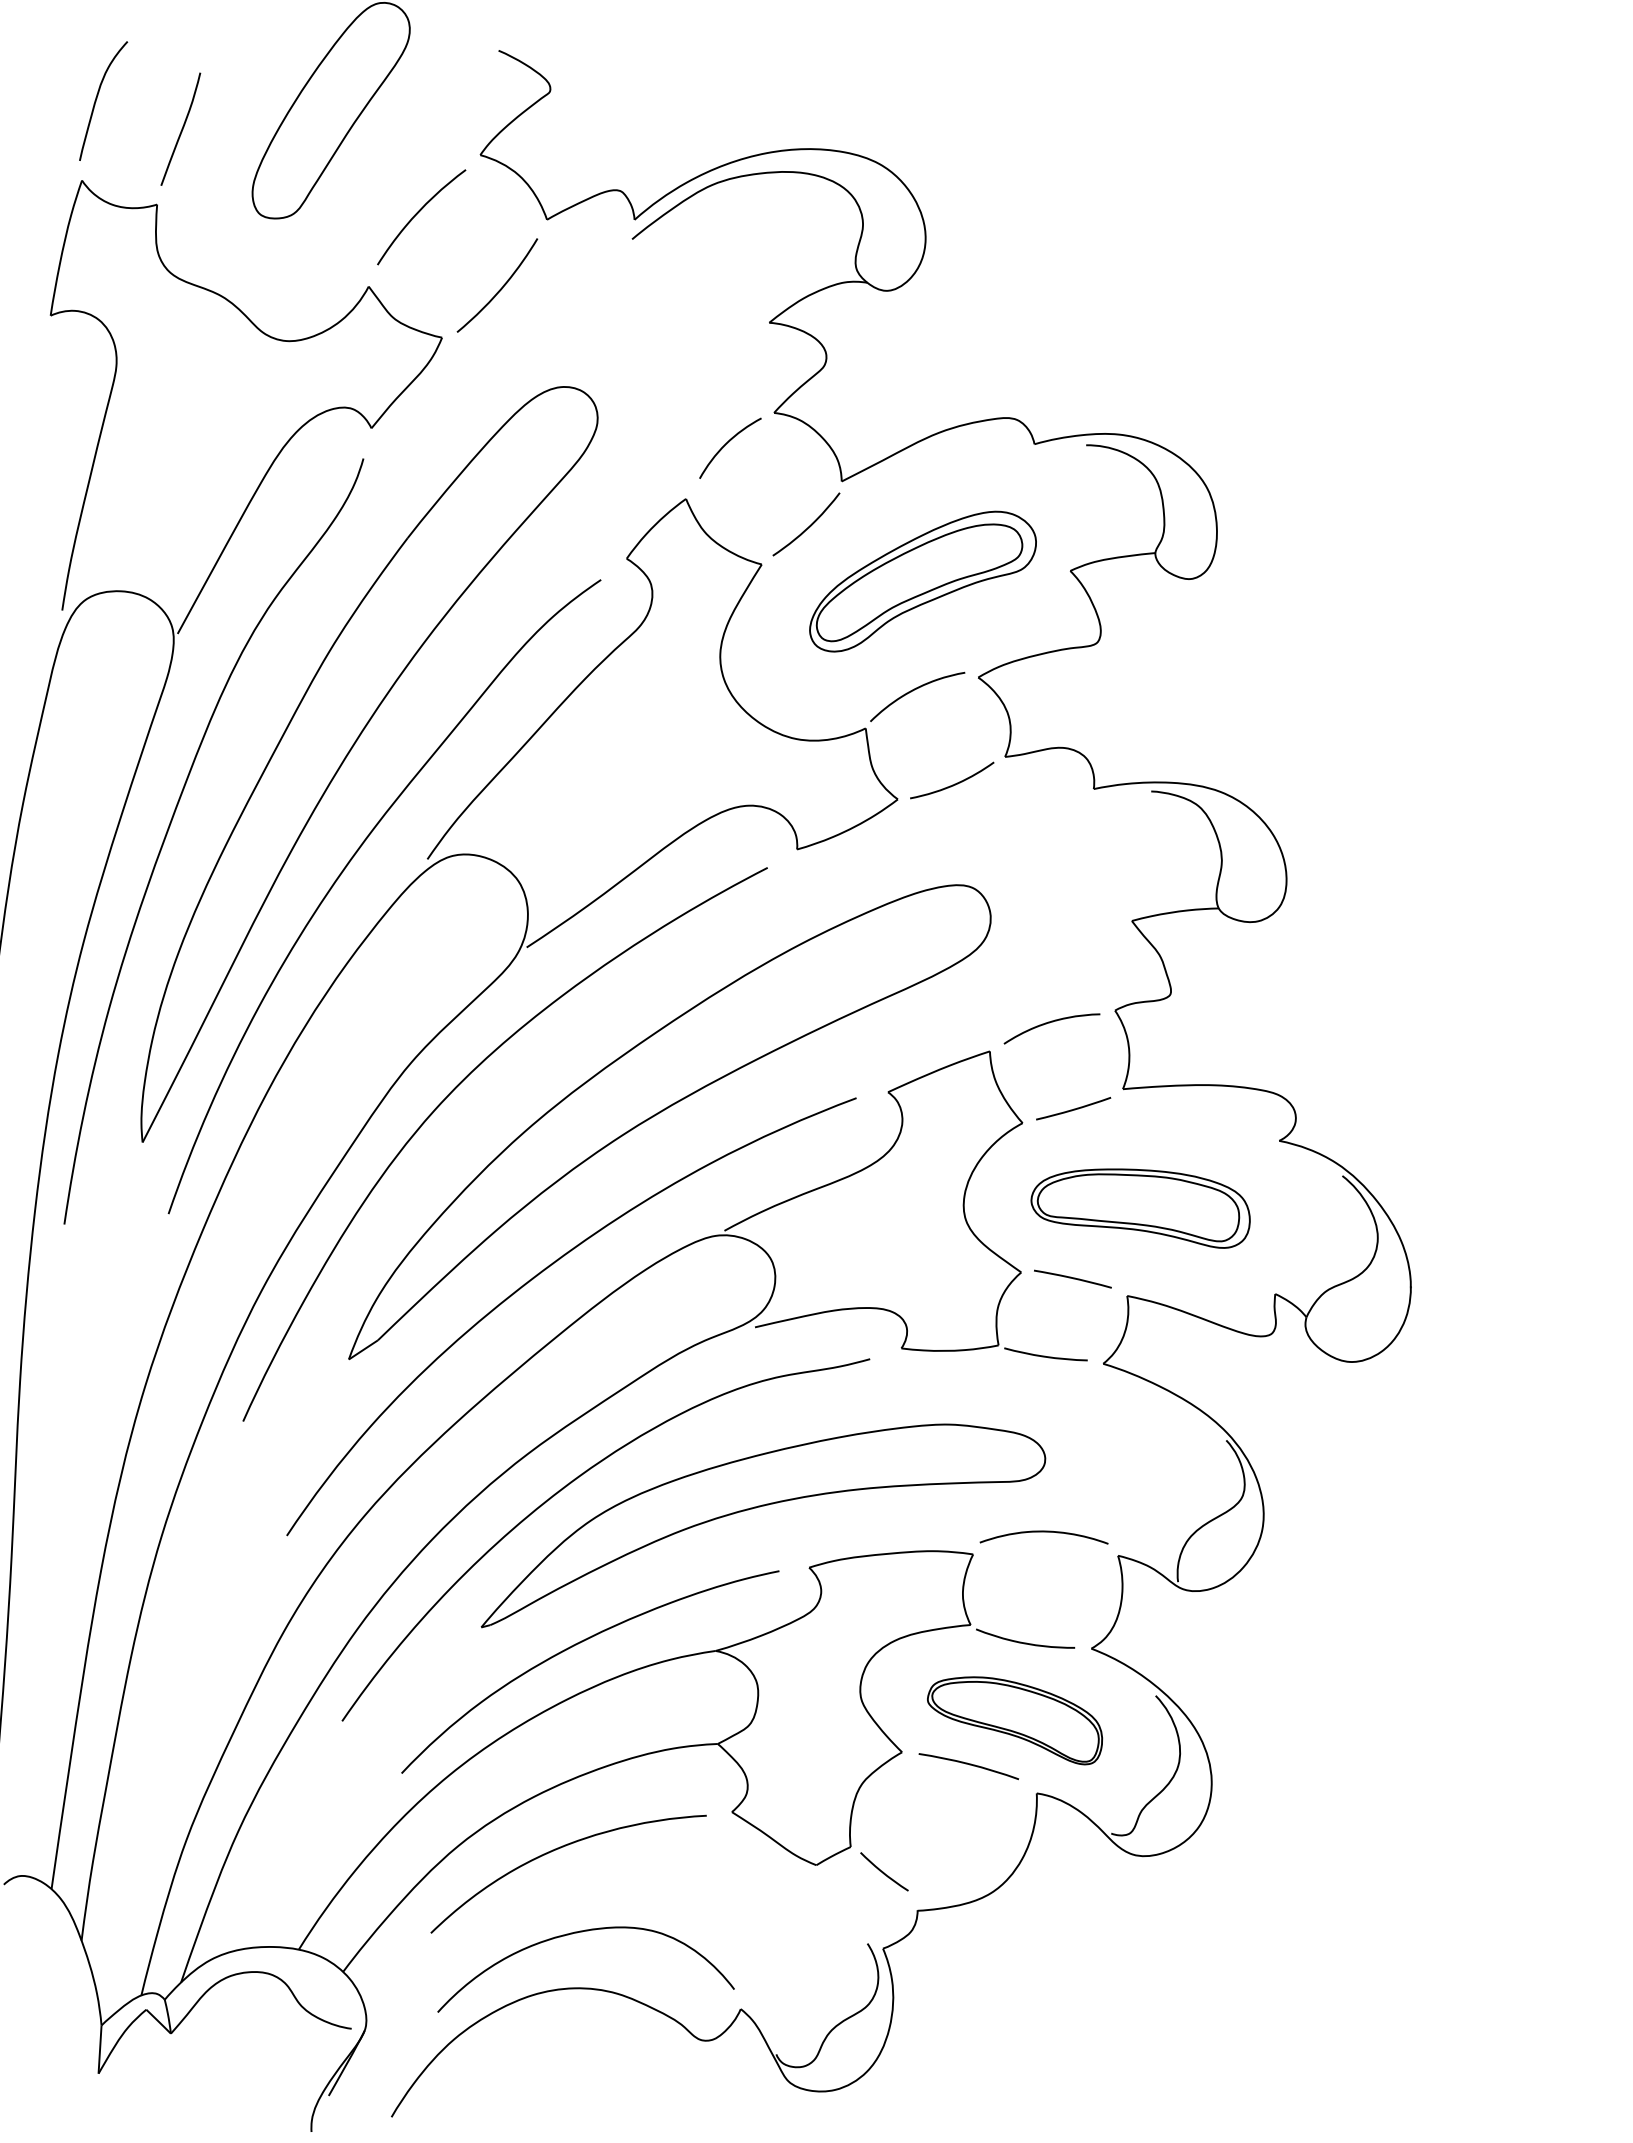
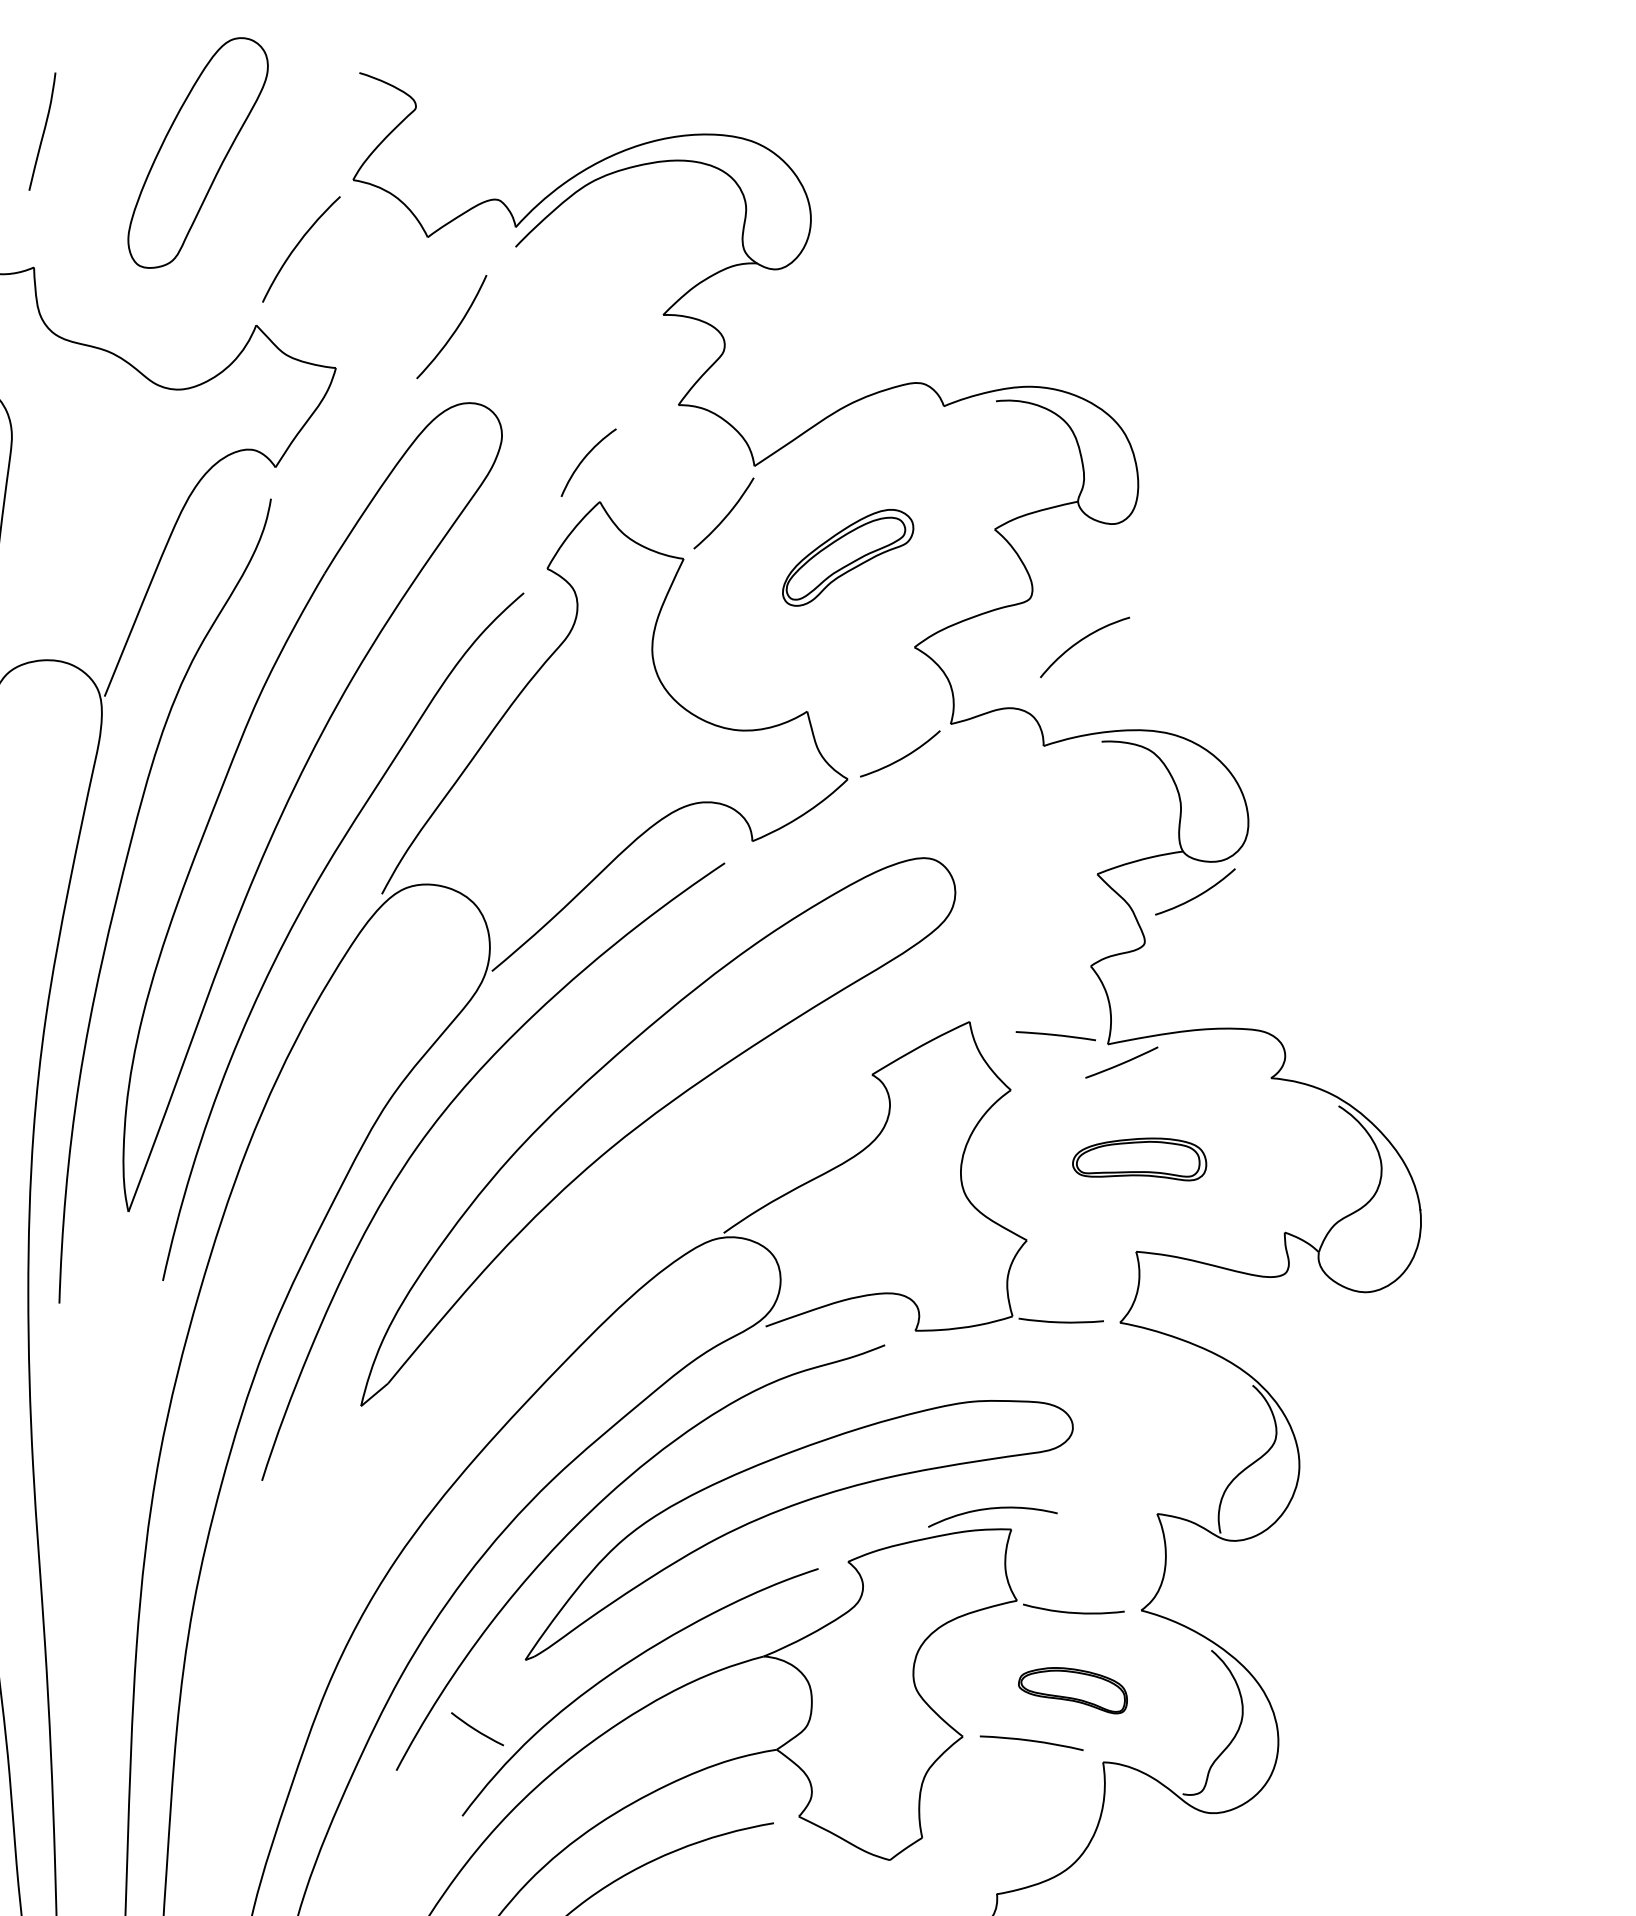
curve: (181, 128) -> (43, 130), moved
curve: (500, 288) -> (455, 329), moved
curve: (727, 443) -> (585, 458), moved
part: (922, 581) -> (847, 557), size x0.6
curve: (913, 691) -> (1080, 642), moved
curve: (1228, 952) -> (1198, 894), added
curve: (1049, 1023) -> (1026, 986), removed
curve: (1073, 1108) -> (1121, 1062), moved
part: (1140, 1208) -> (1139, 1162), size x0.6
curve: (541, 1273) -> (544, 1297), removed
curve: (1072, 1278) -> (1055, 1035), moved
curve: (1043, 1532) -> (991, 1509), moved
part: (1015, 1720) -> (1073, 1691), size x0.6
curve: (883, 1871) -> (476, 1728), moved

